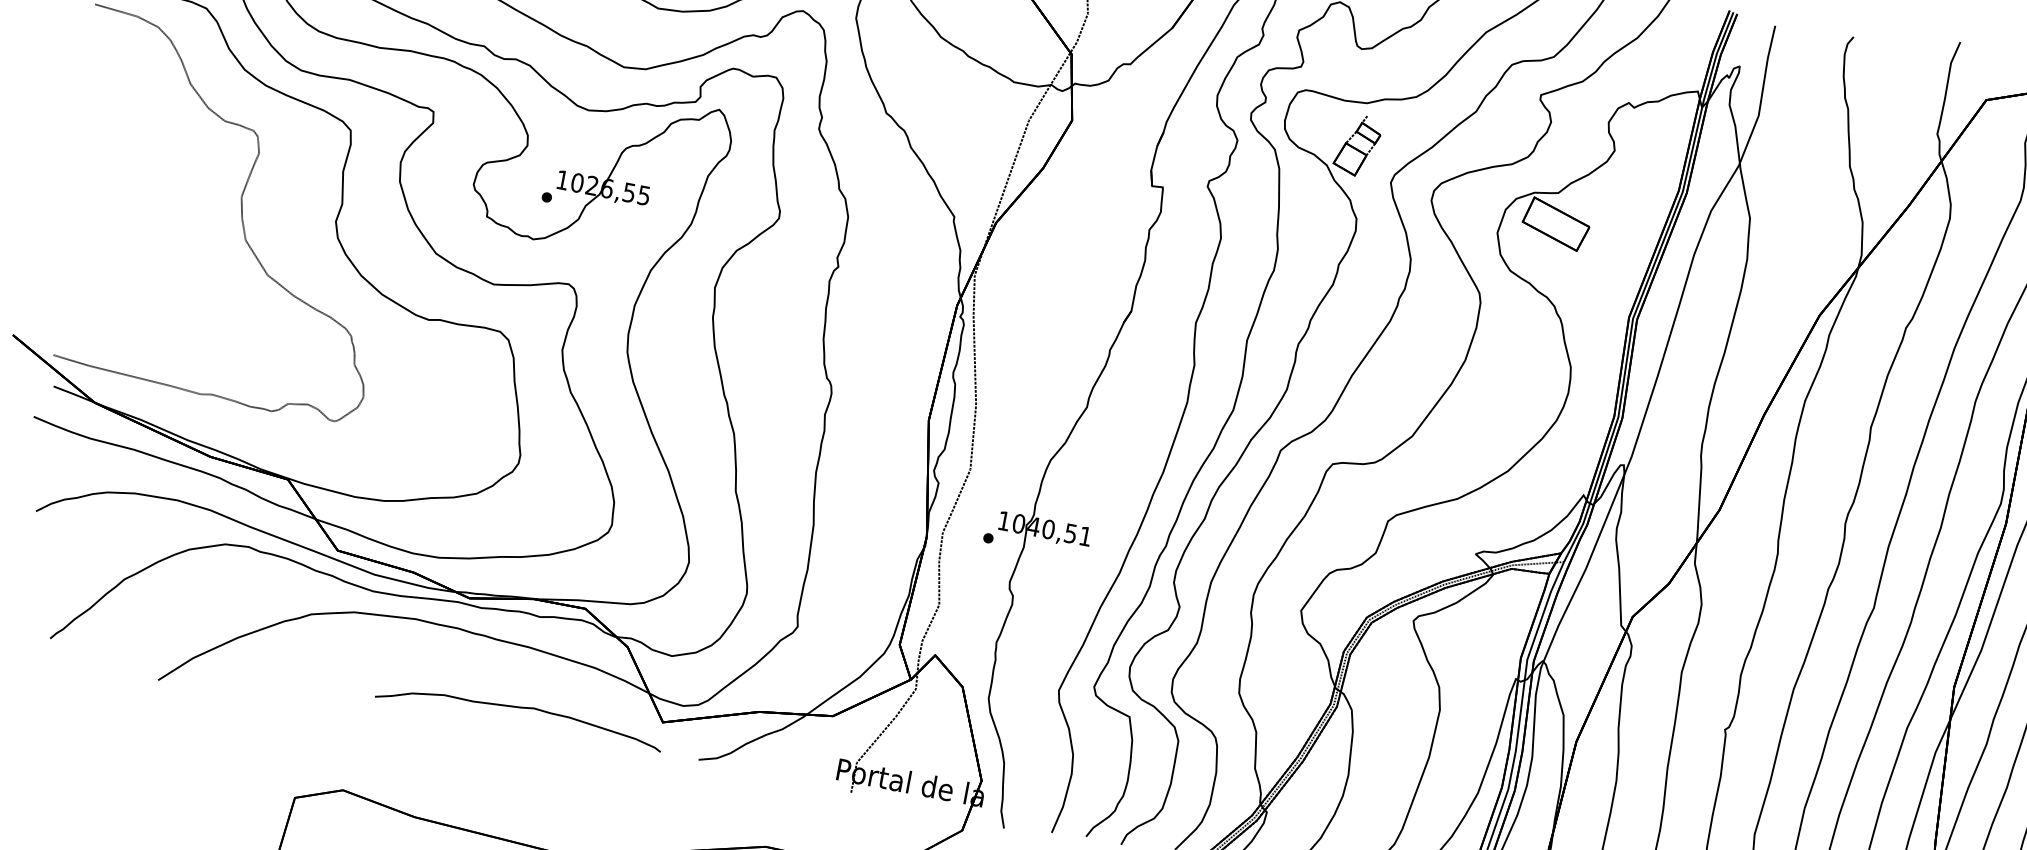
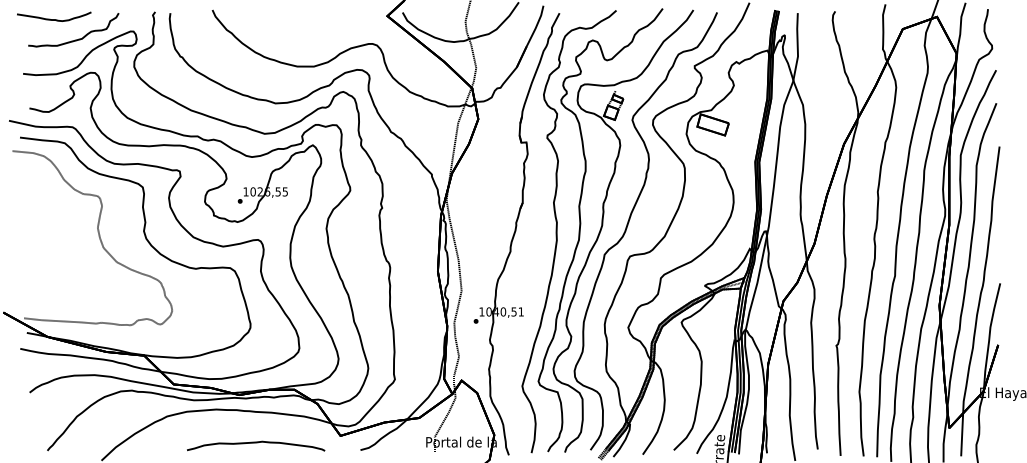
curve: (521, 709) -> (256, 443), moved

